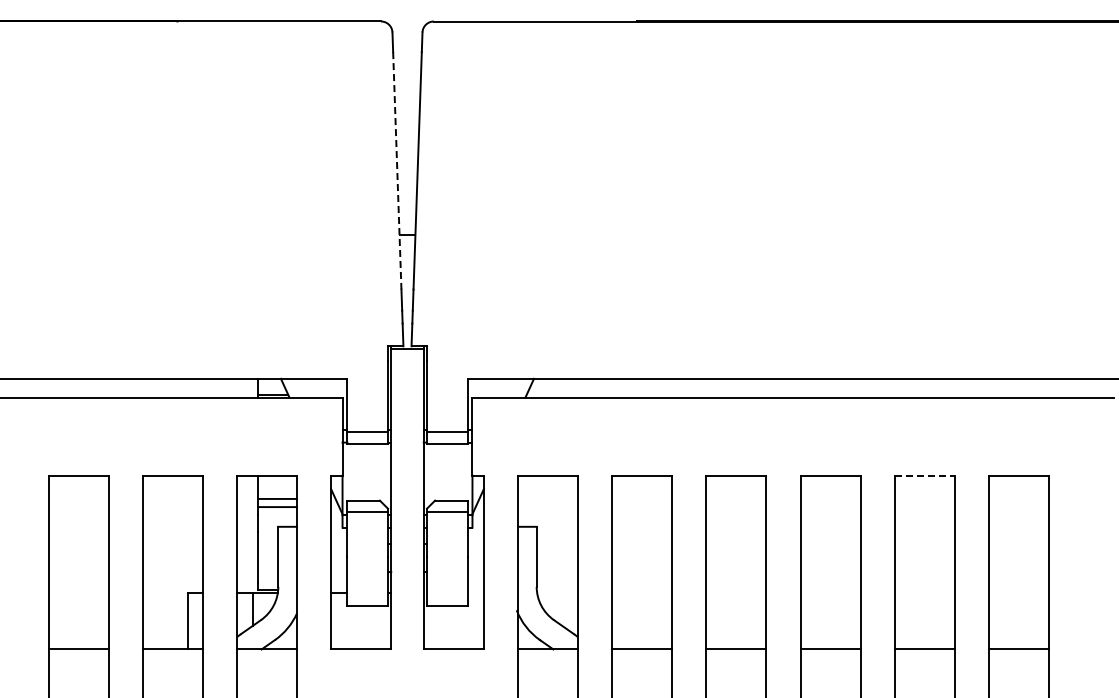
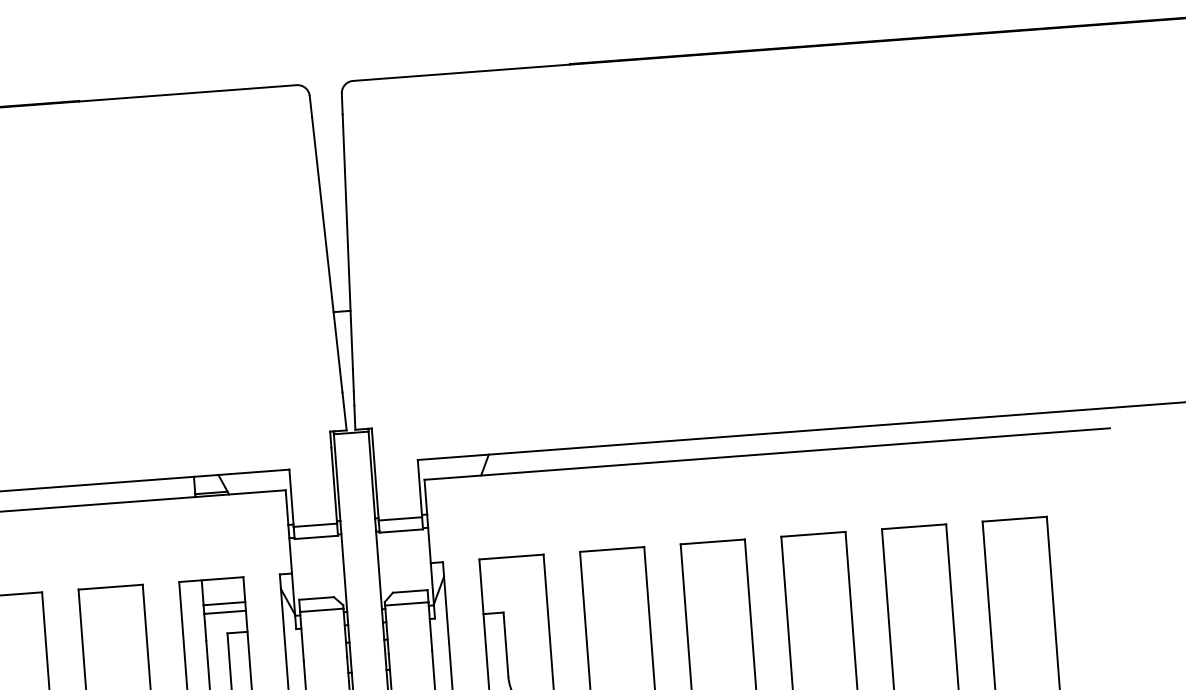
line: (397, 170) -> (326, 243), dashed -> solid
line: (925, 475) -> (914, 526), dashed -> solid

